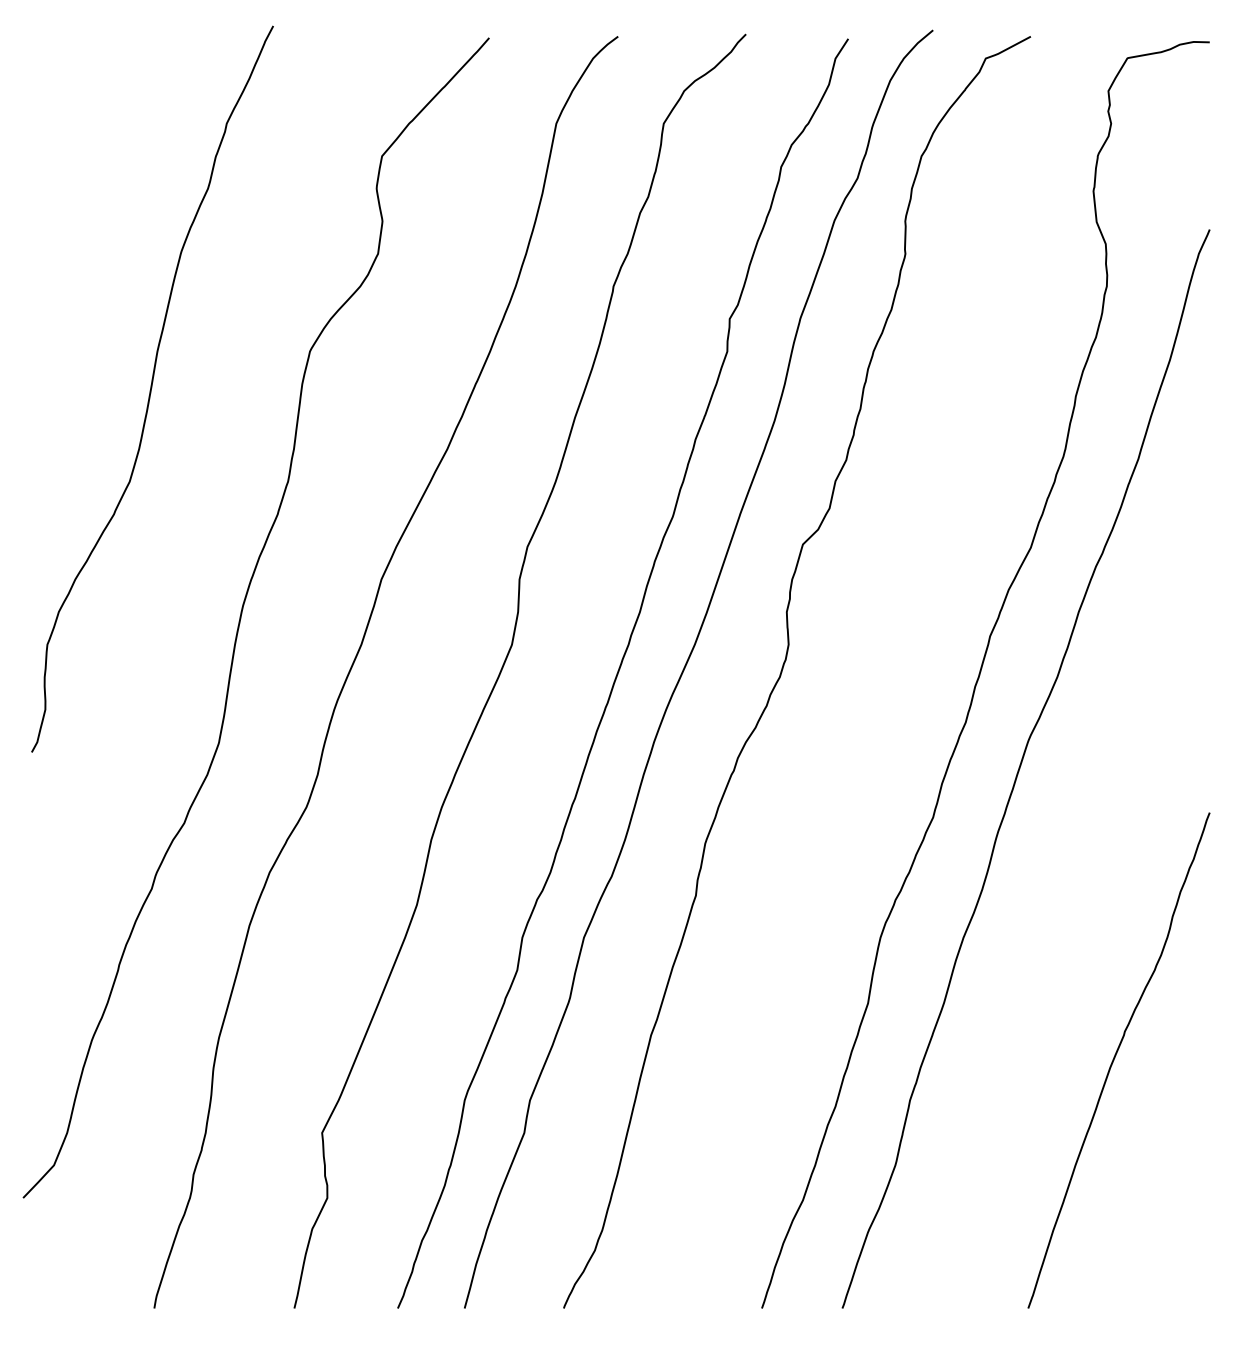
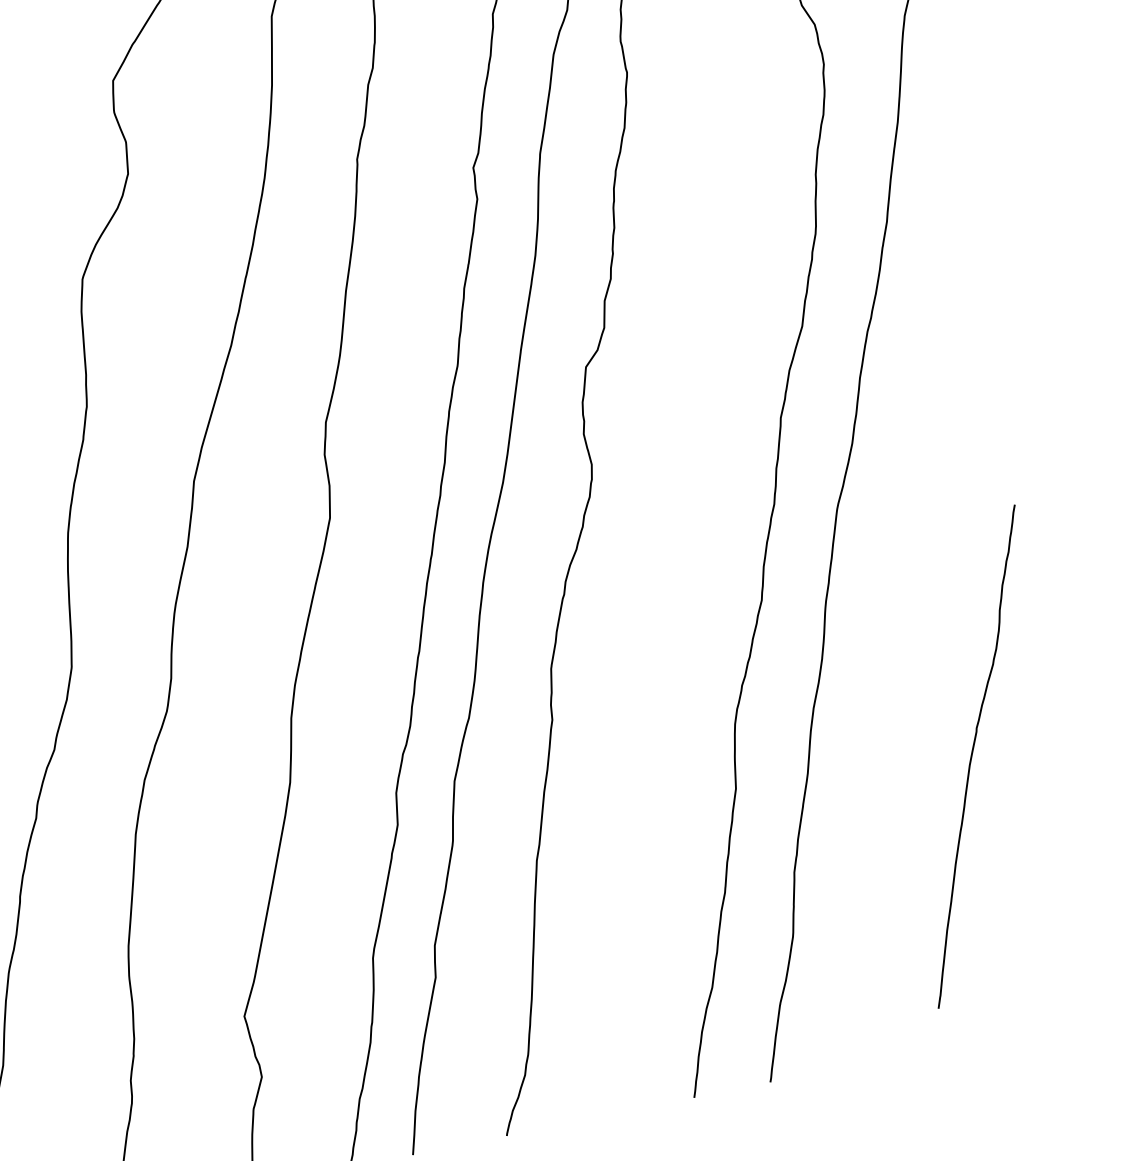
curve: (1115, 1058) -> (972, 755), moved

